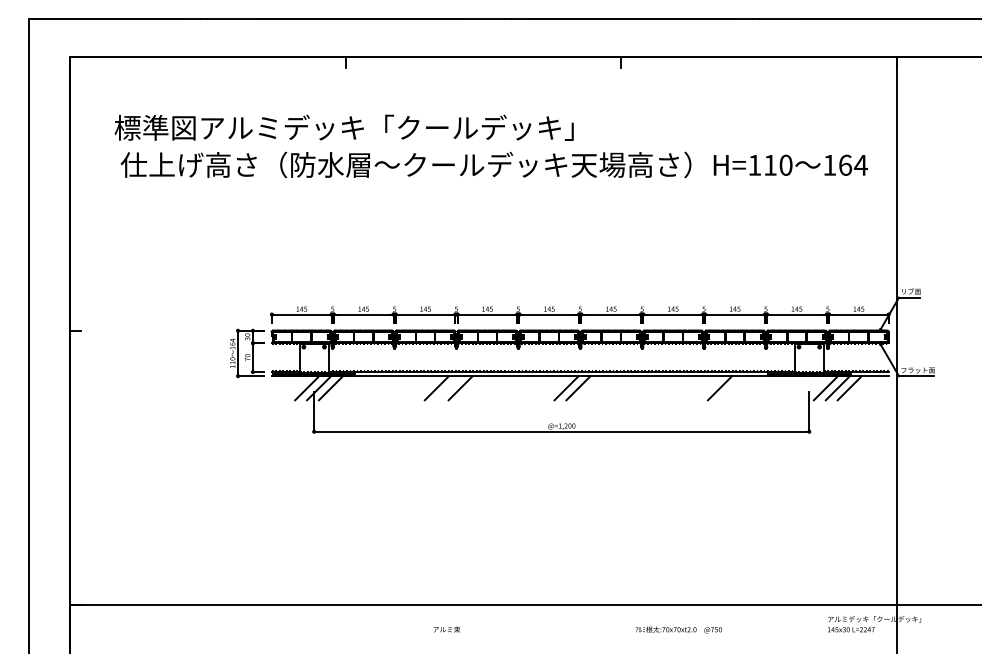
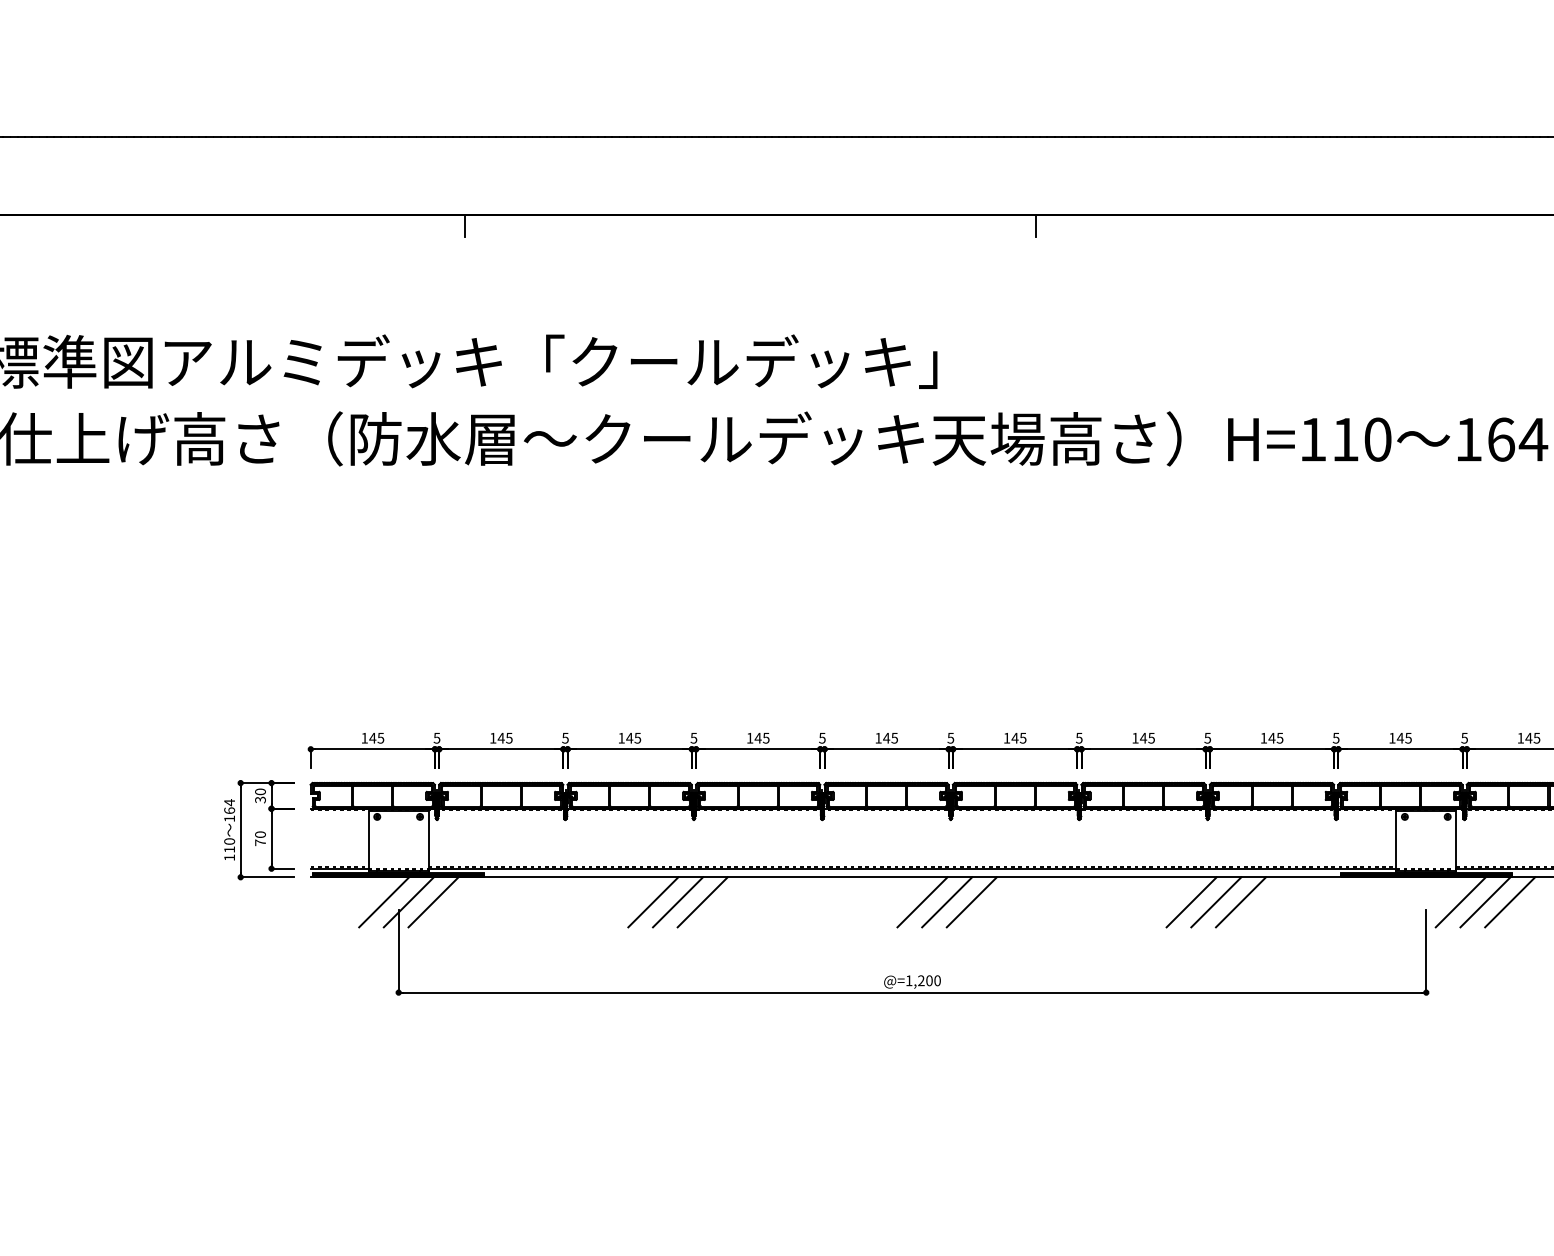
line: (448, 388) -> (677, 902), added
line: (590, 388) -> (972, 902), added
line: (696, 388) -> (1192, 902), added
line: (708, 388) -> (1217, 902), added

